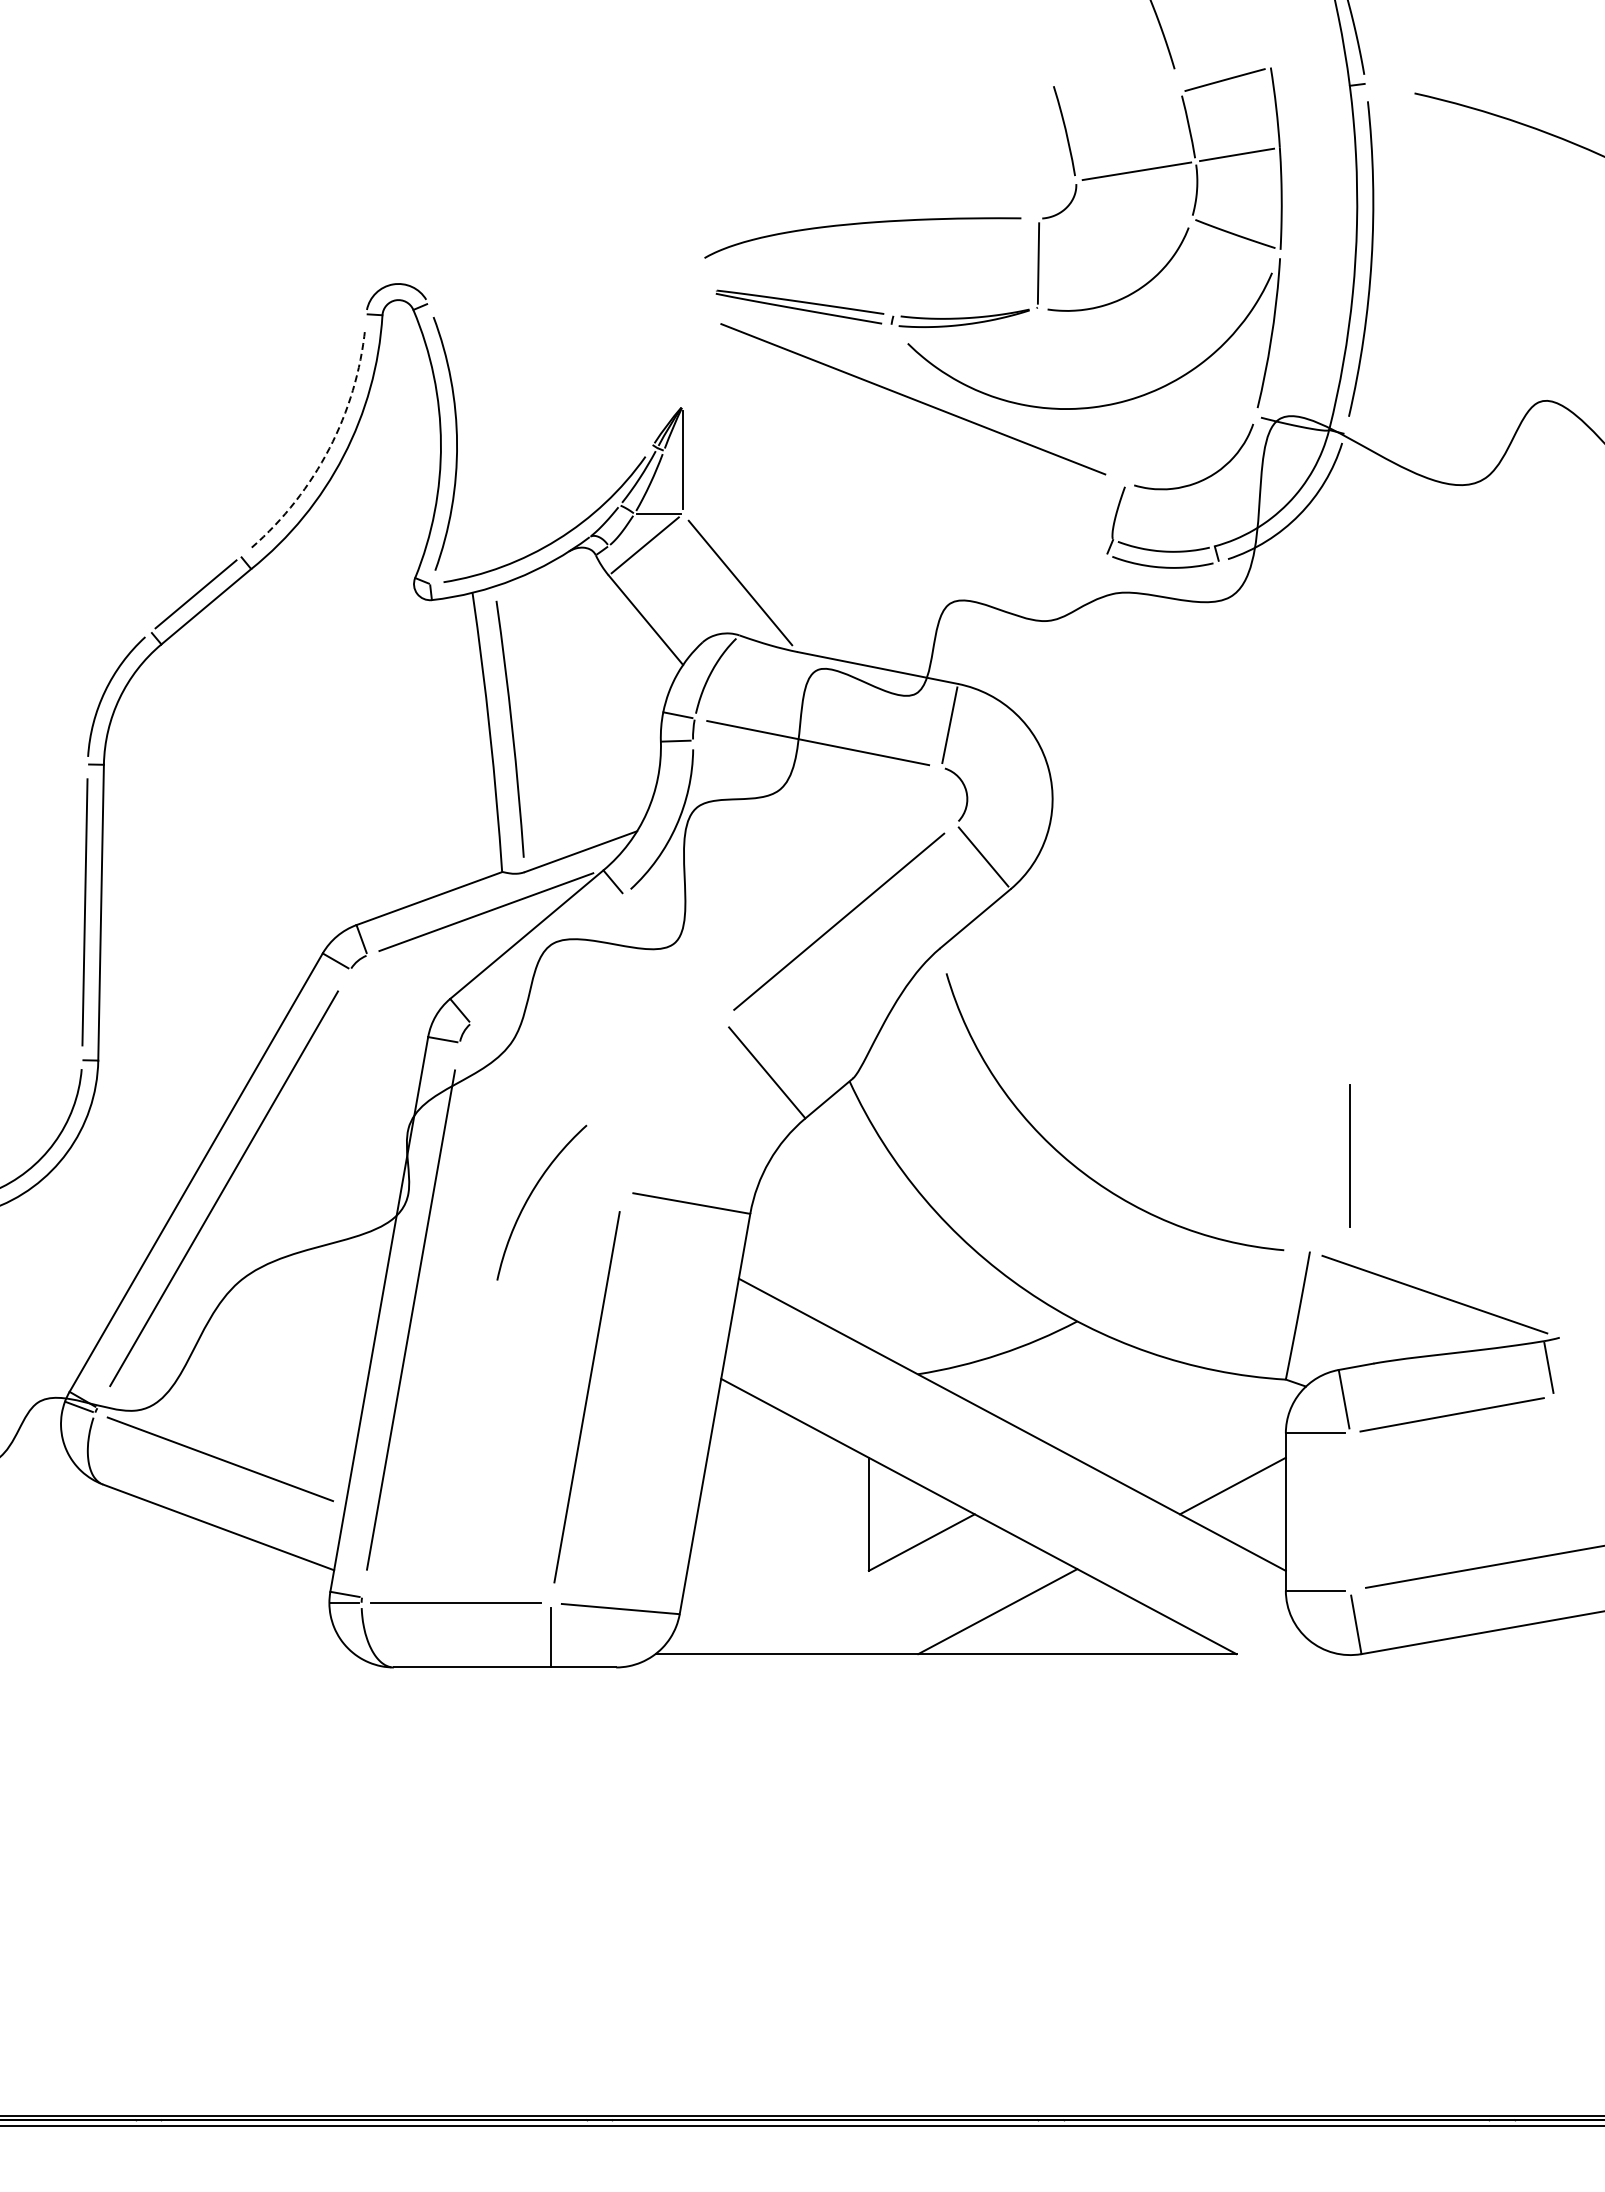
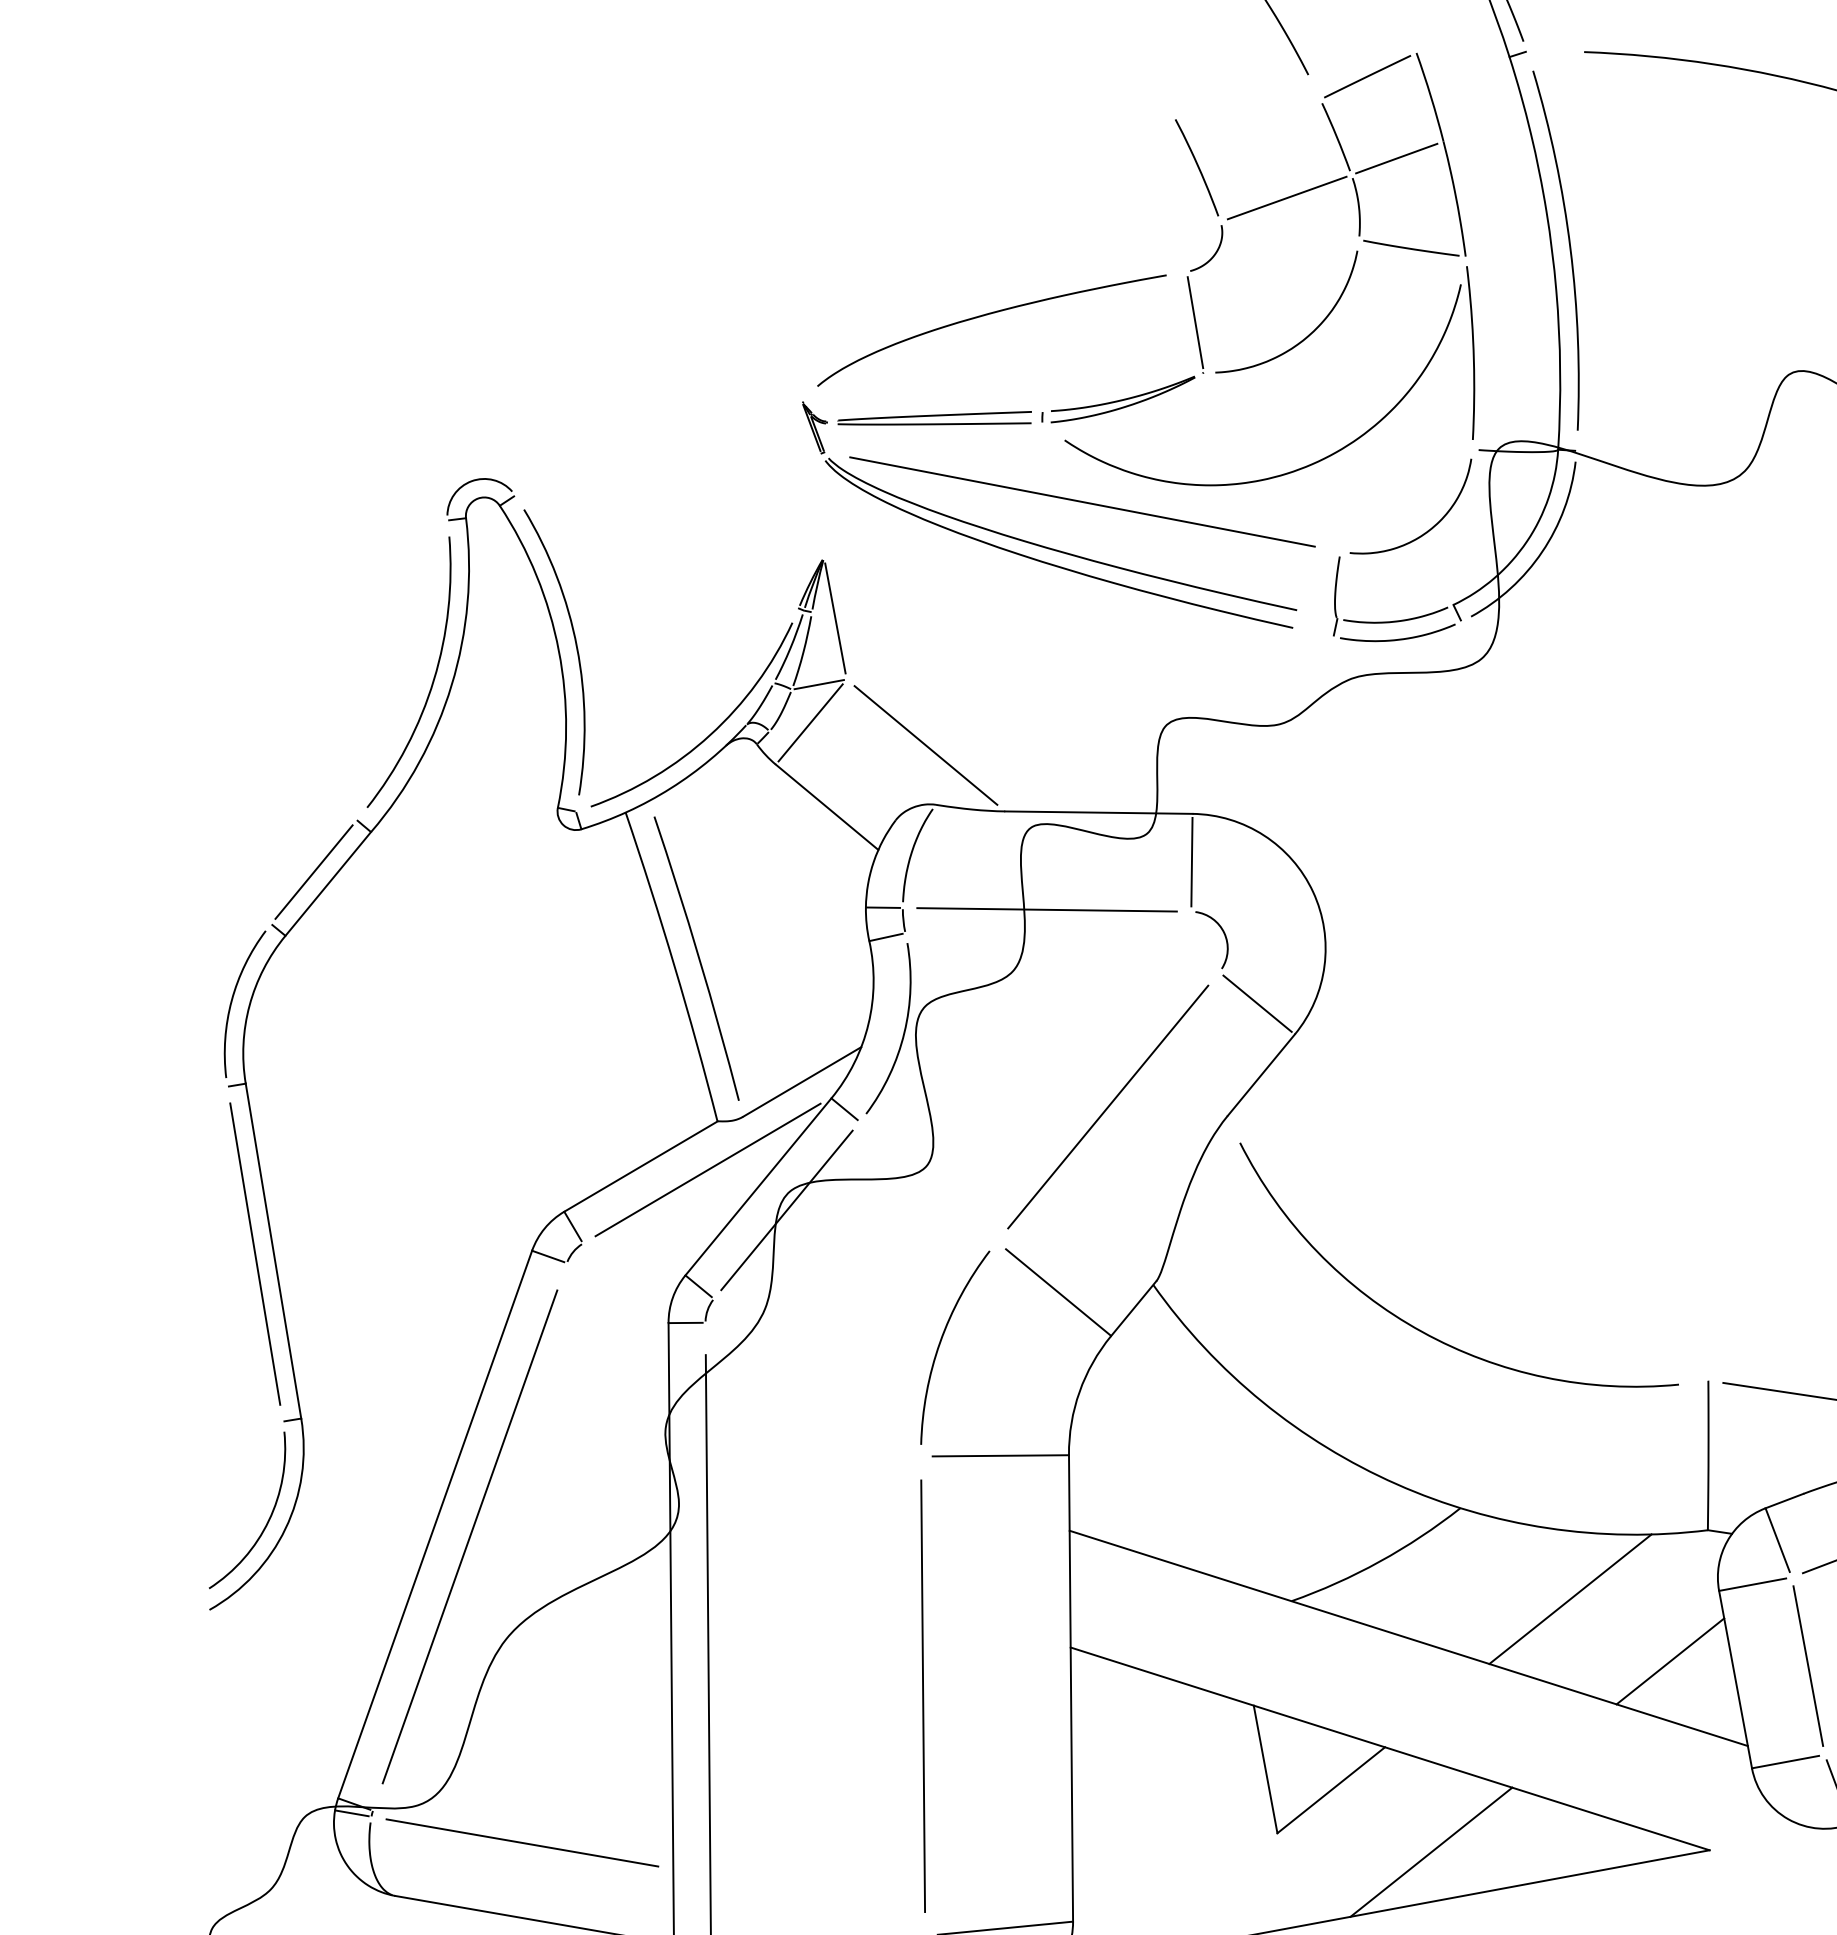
part: (871, 429) -> (1041, 544), added
arc: (329, 448) -> (434, 679), dashed -> solid
line: (547, 959) -> (786, 1210), added
line: (1349, 1155) -> (1807, 1665), moved
arc: (531, 1195) -> (941, 1341), moved
line: (1156, 1416) -> (1569, 1598), added

